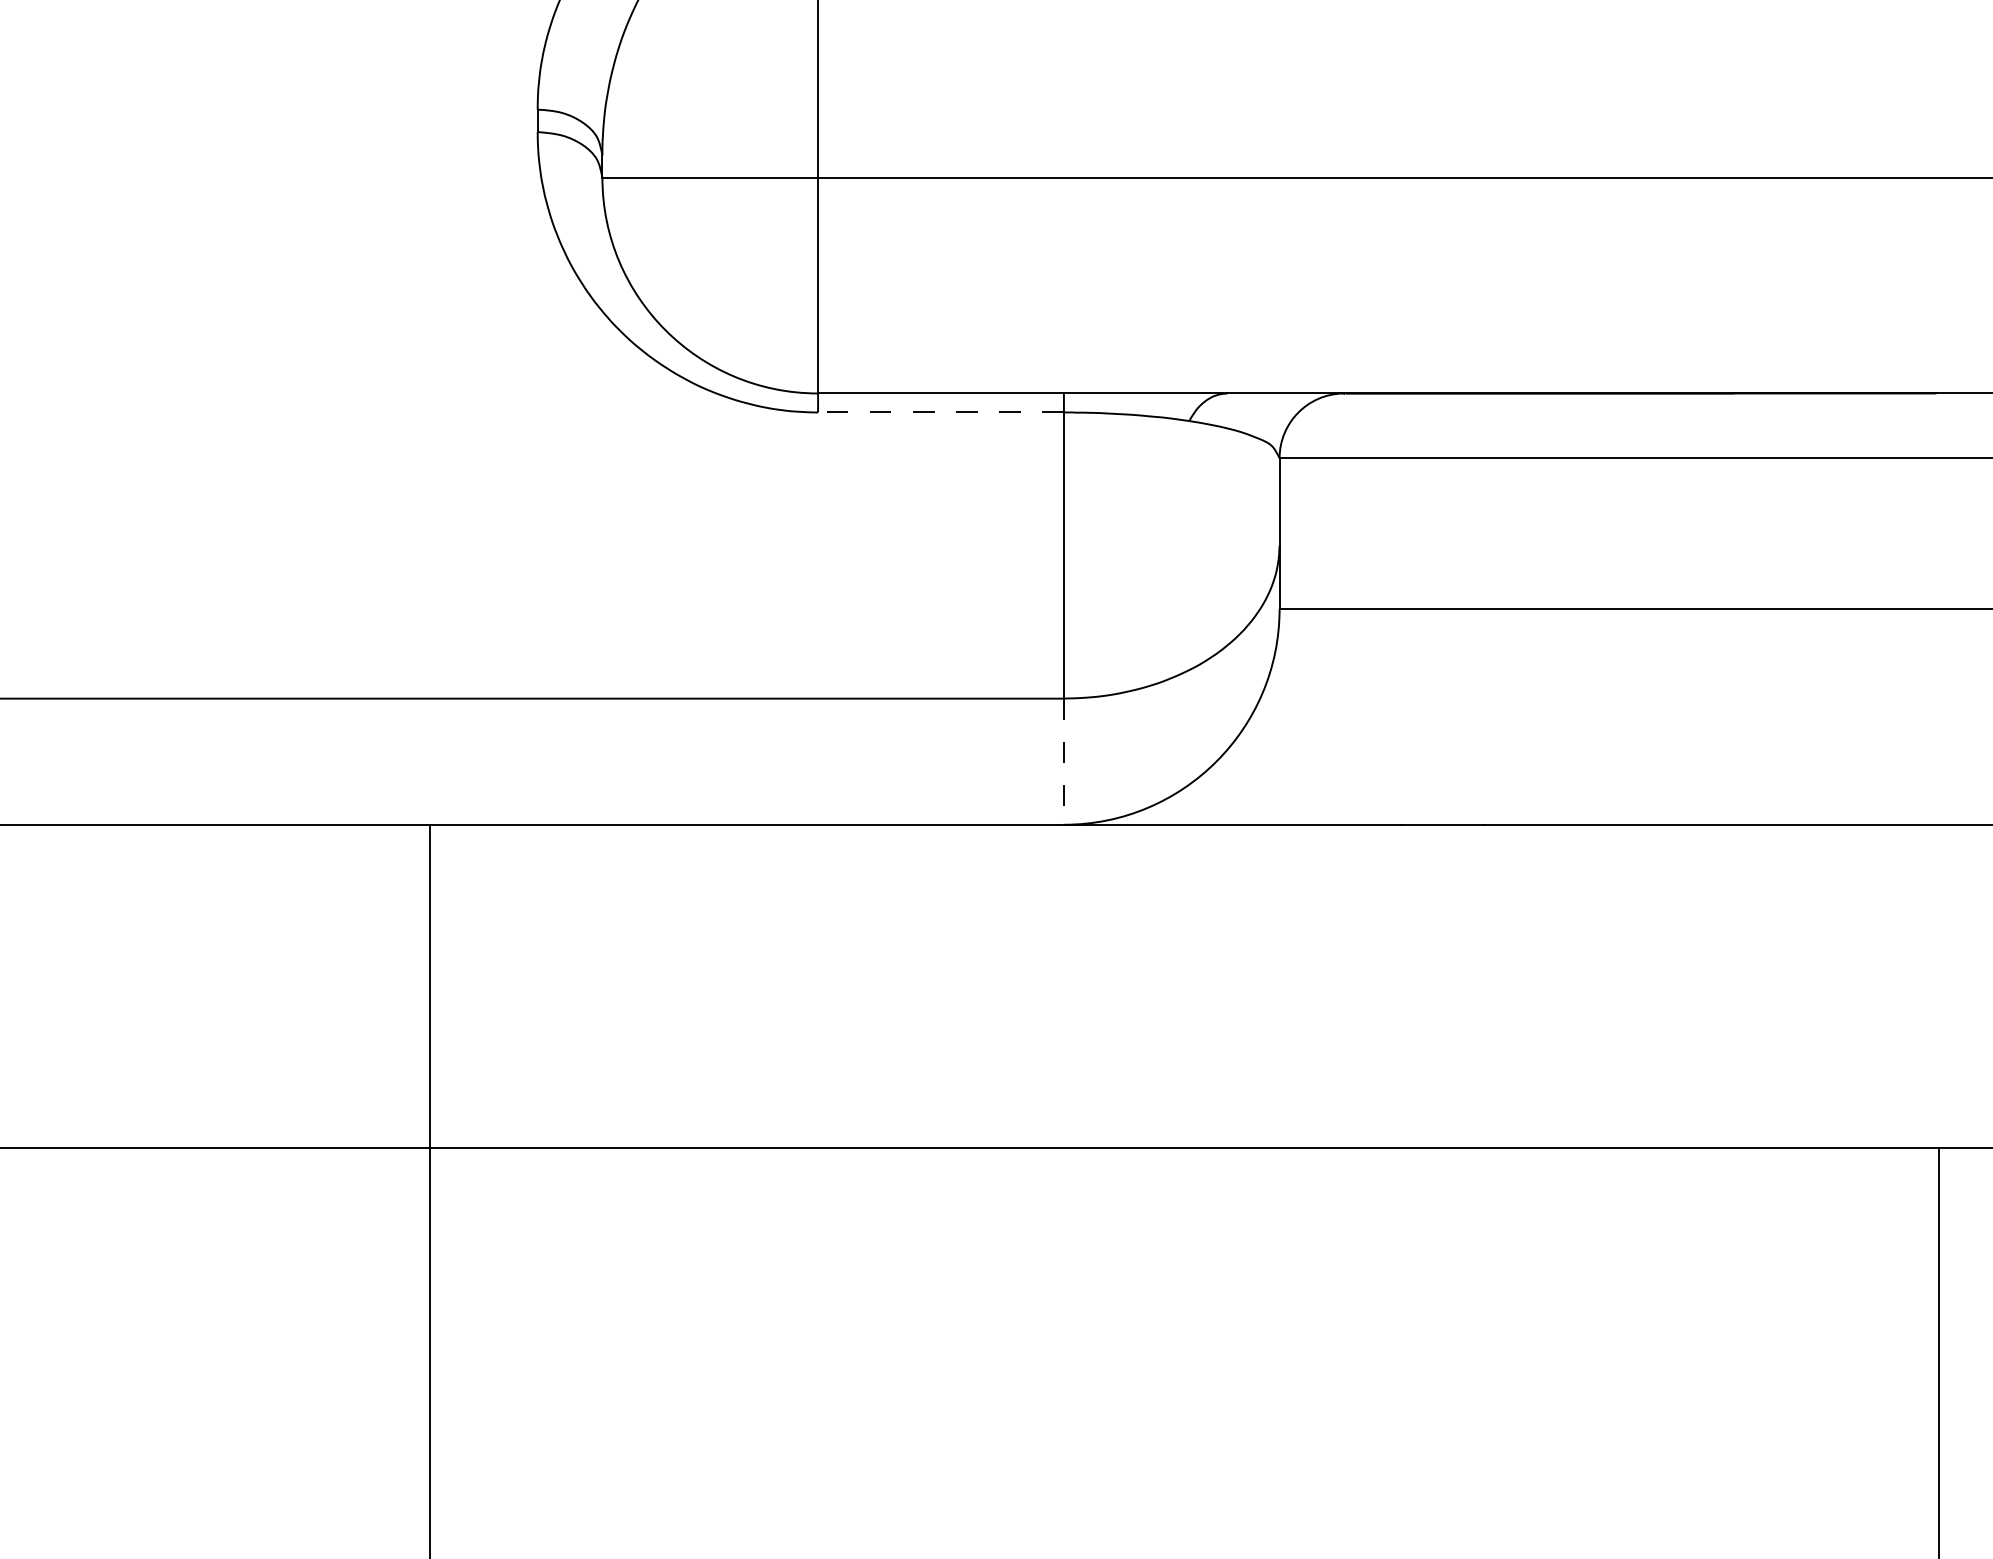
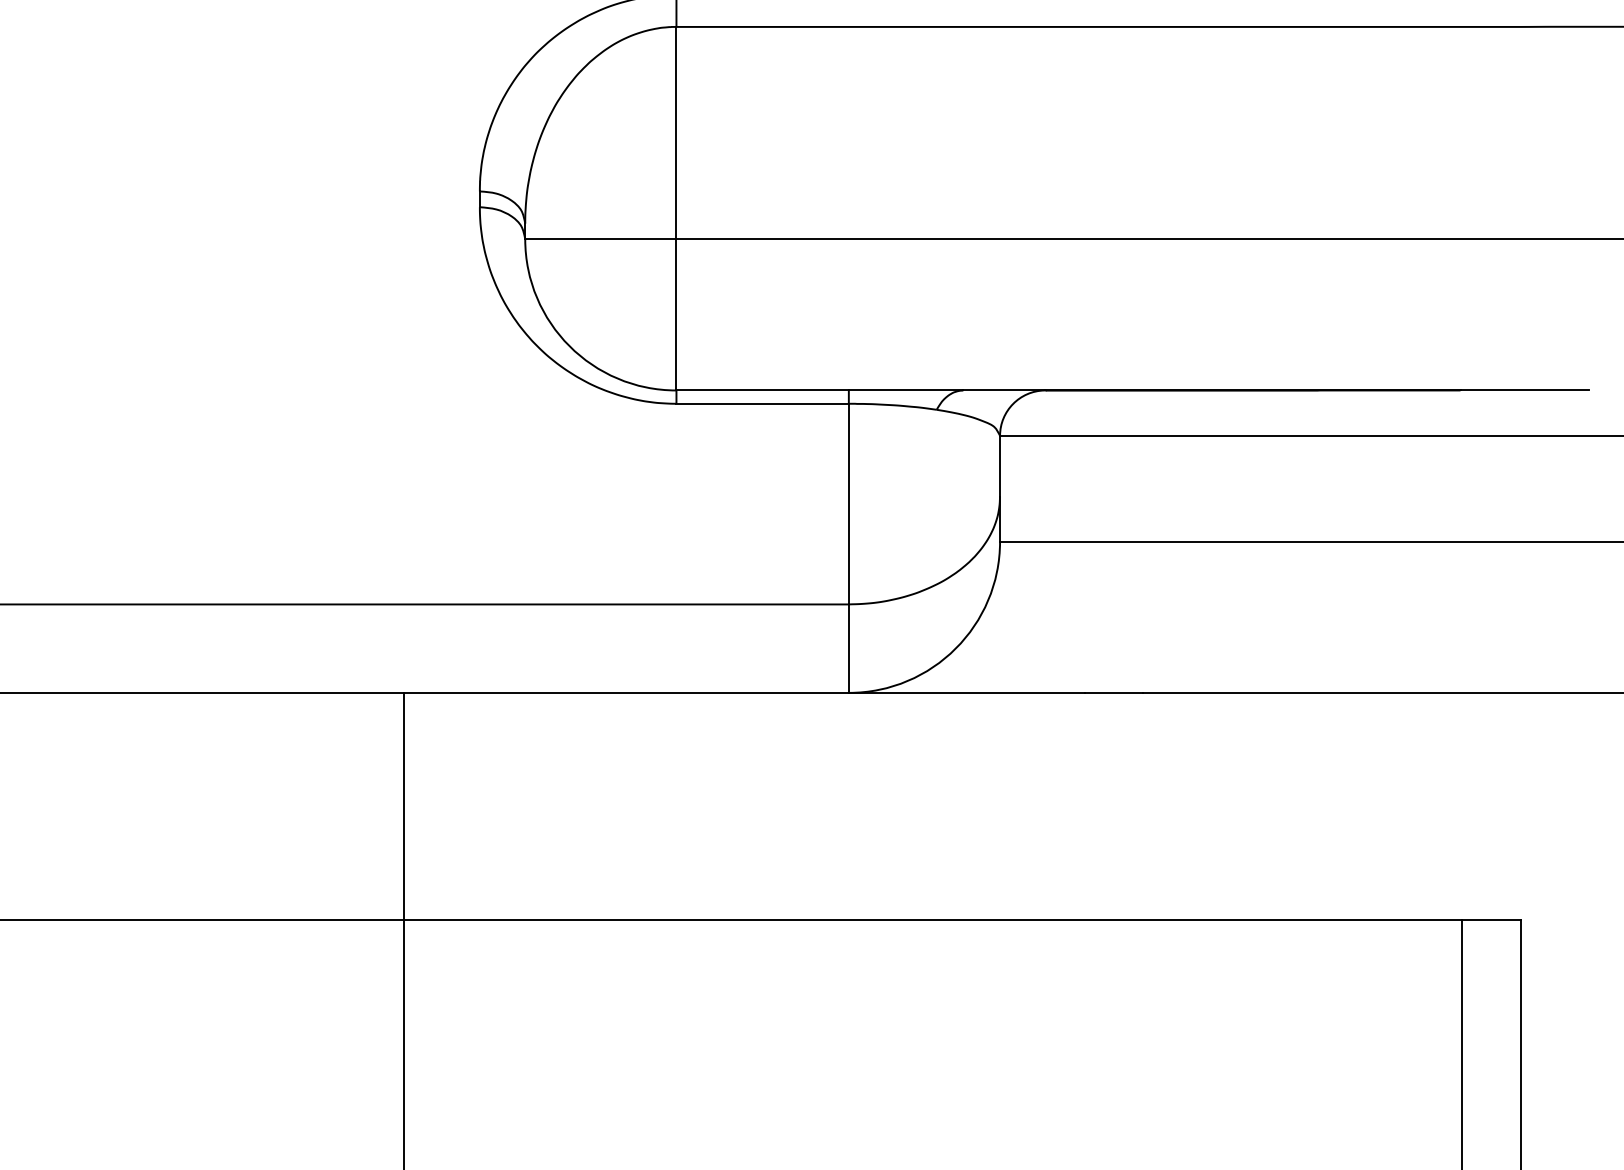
line: (940, 412) -> (762, 403), dashed -> solid
line: (1063, 762) -> (848, 649), dashed -> solid

